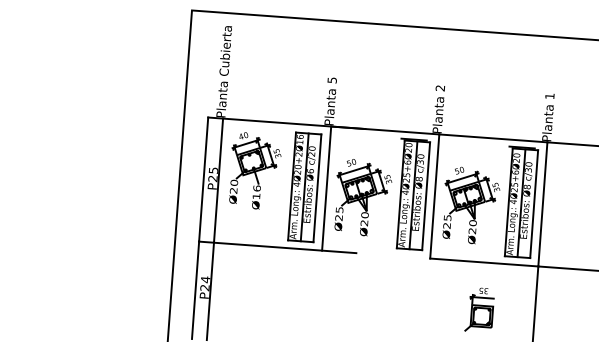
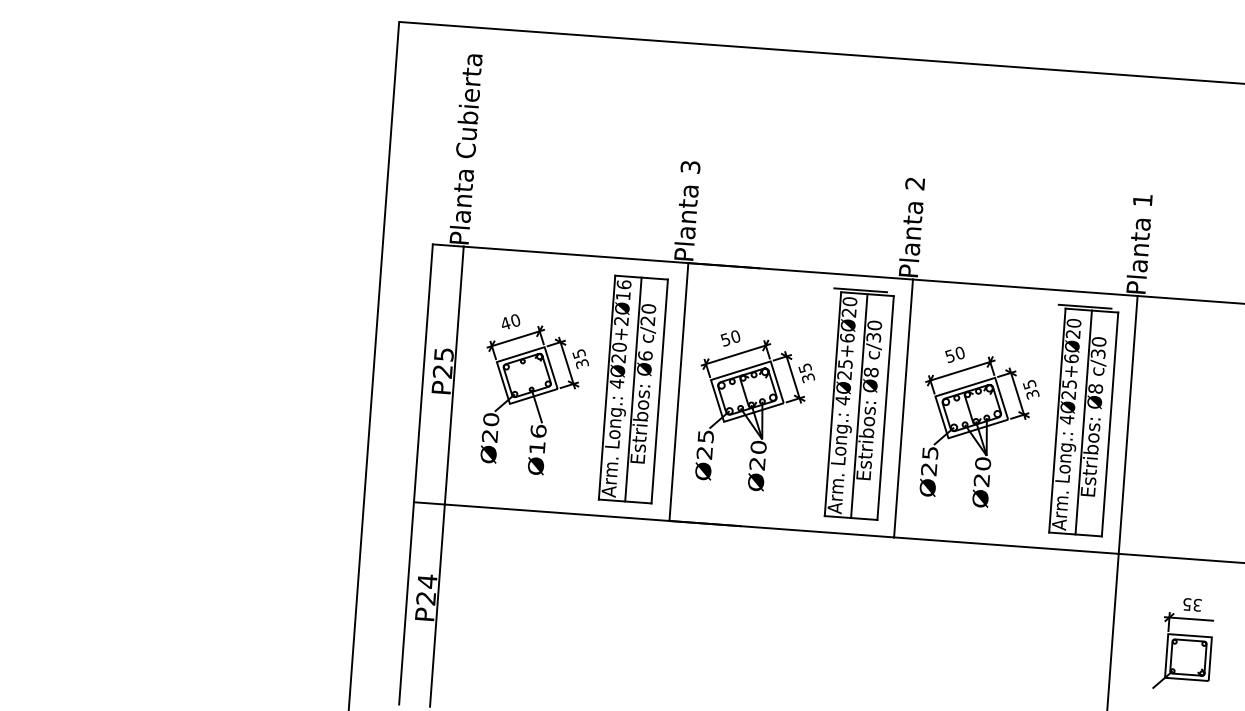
text: (331, 79) -> (688, 165), 5 -> 3
part: (255, 170) -> (535, 393), moved
line: (376, 254) -> (782, 528), added
part: (479, 309) -> (1183, 643), moved

